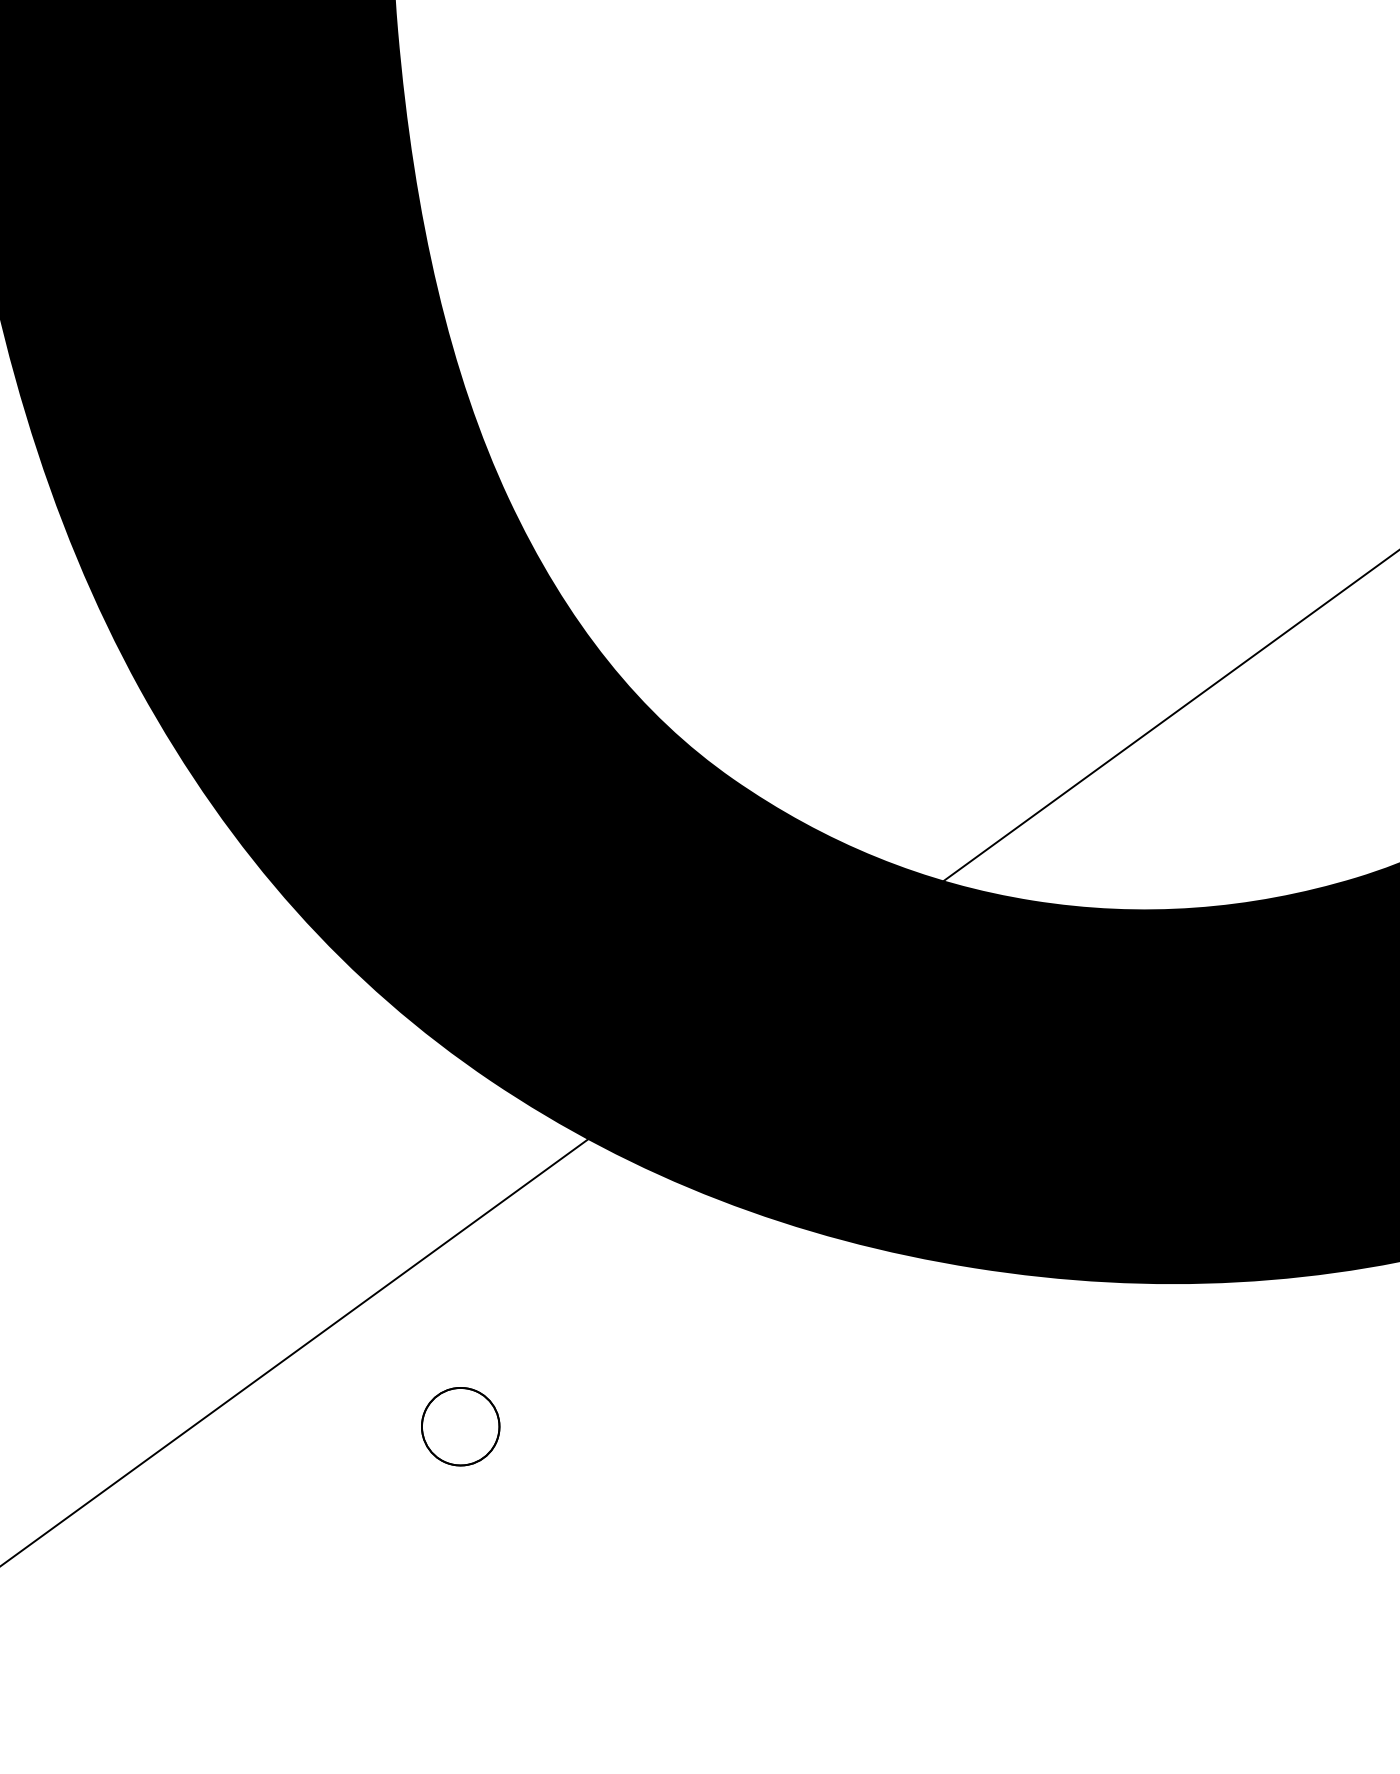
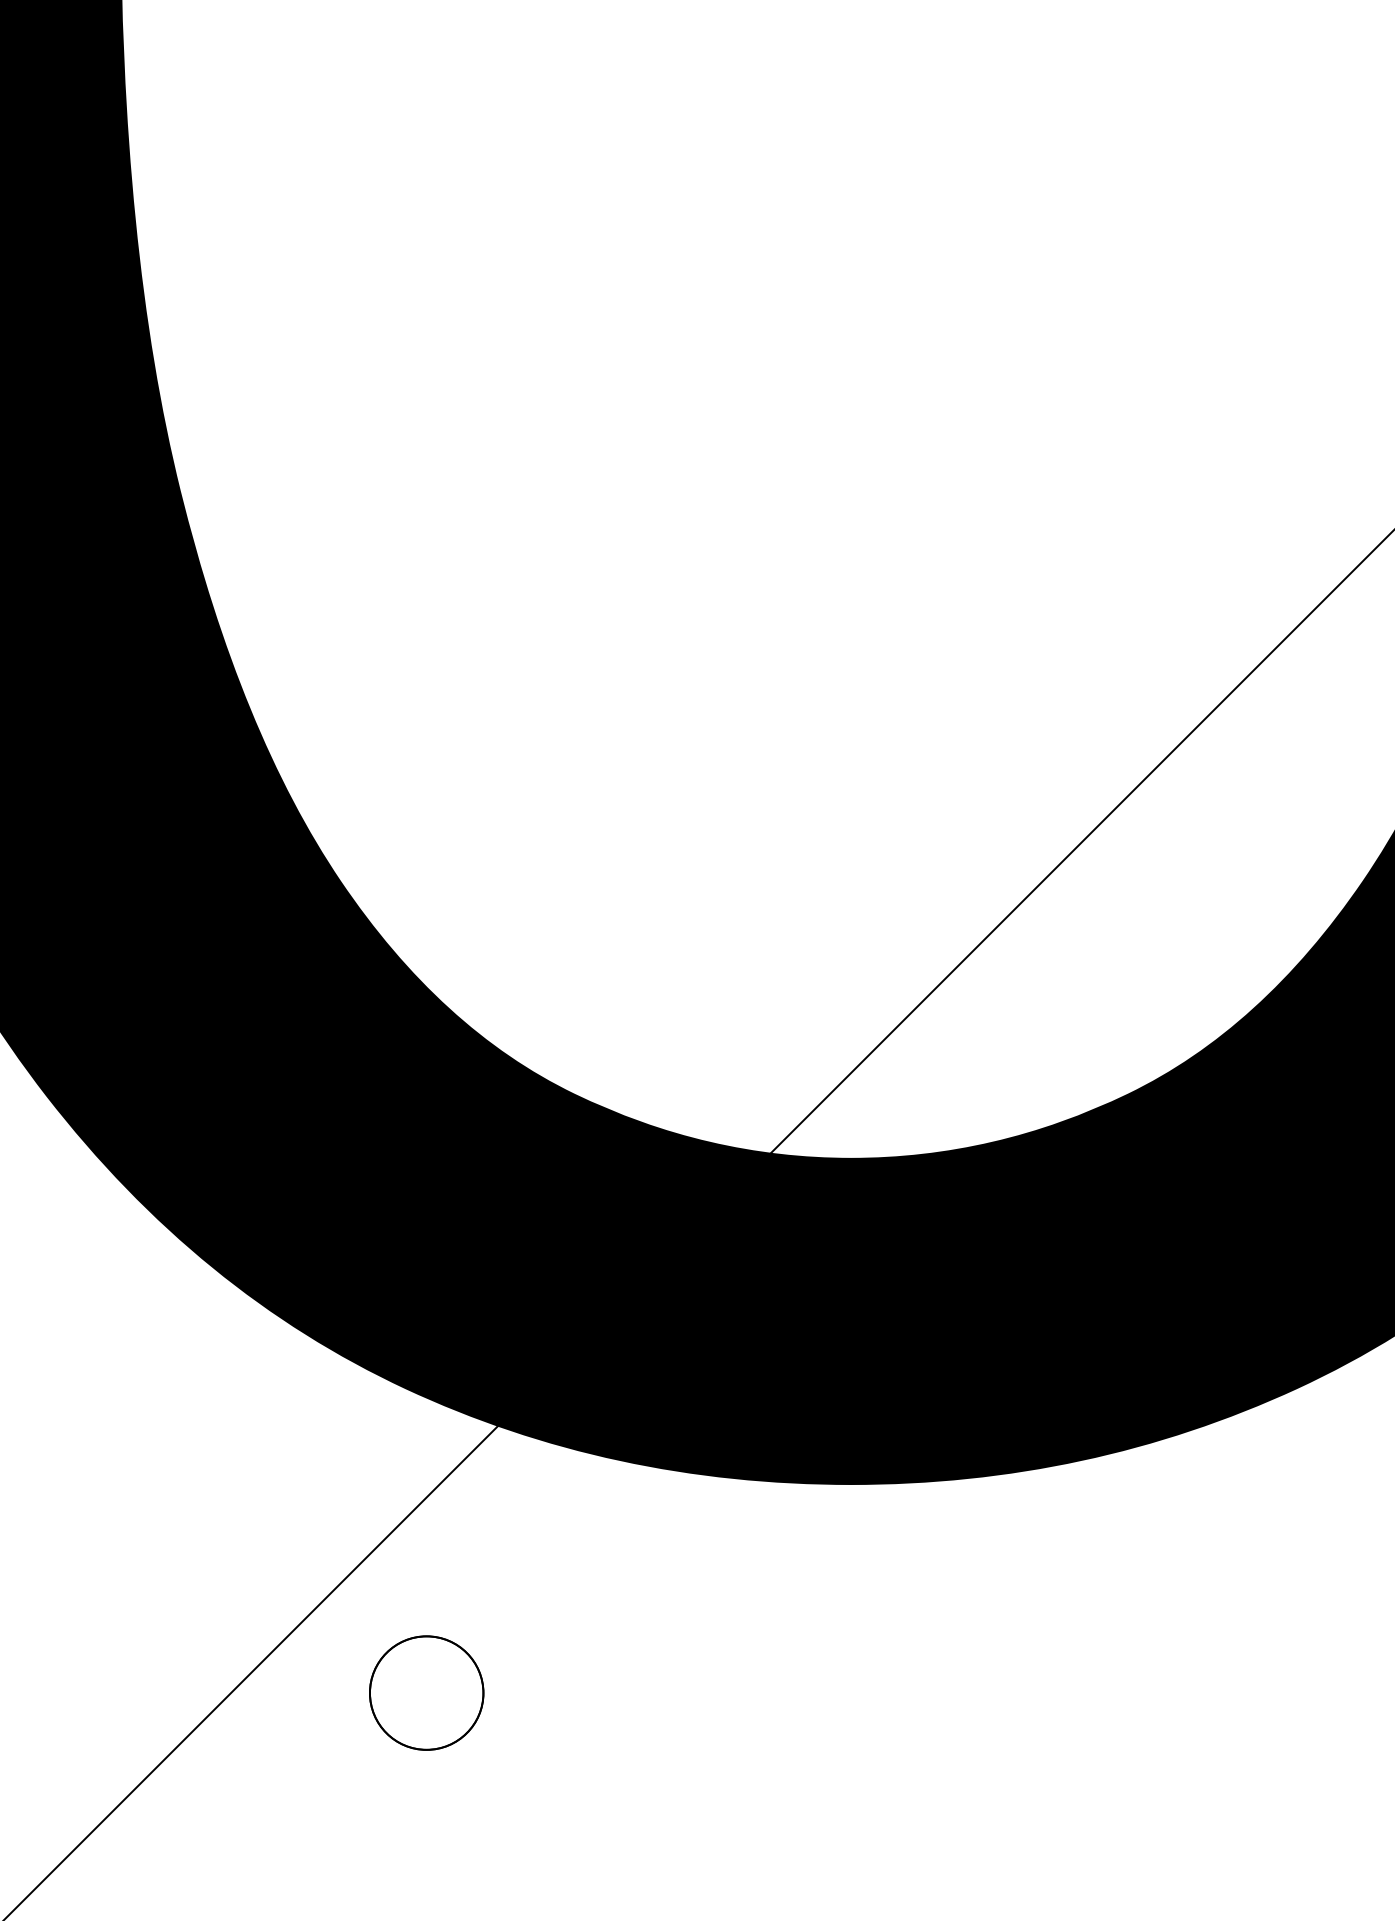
part: (460, 1426) -> (426, 1692), size x1.67

